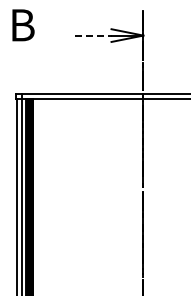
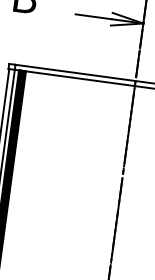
line: (93, 35) -> (93, 16), dashed -> solid

